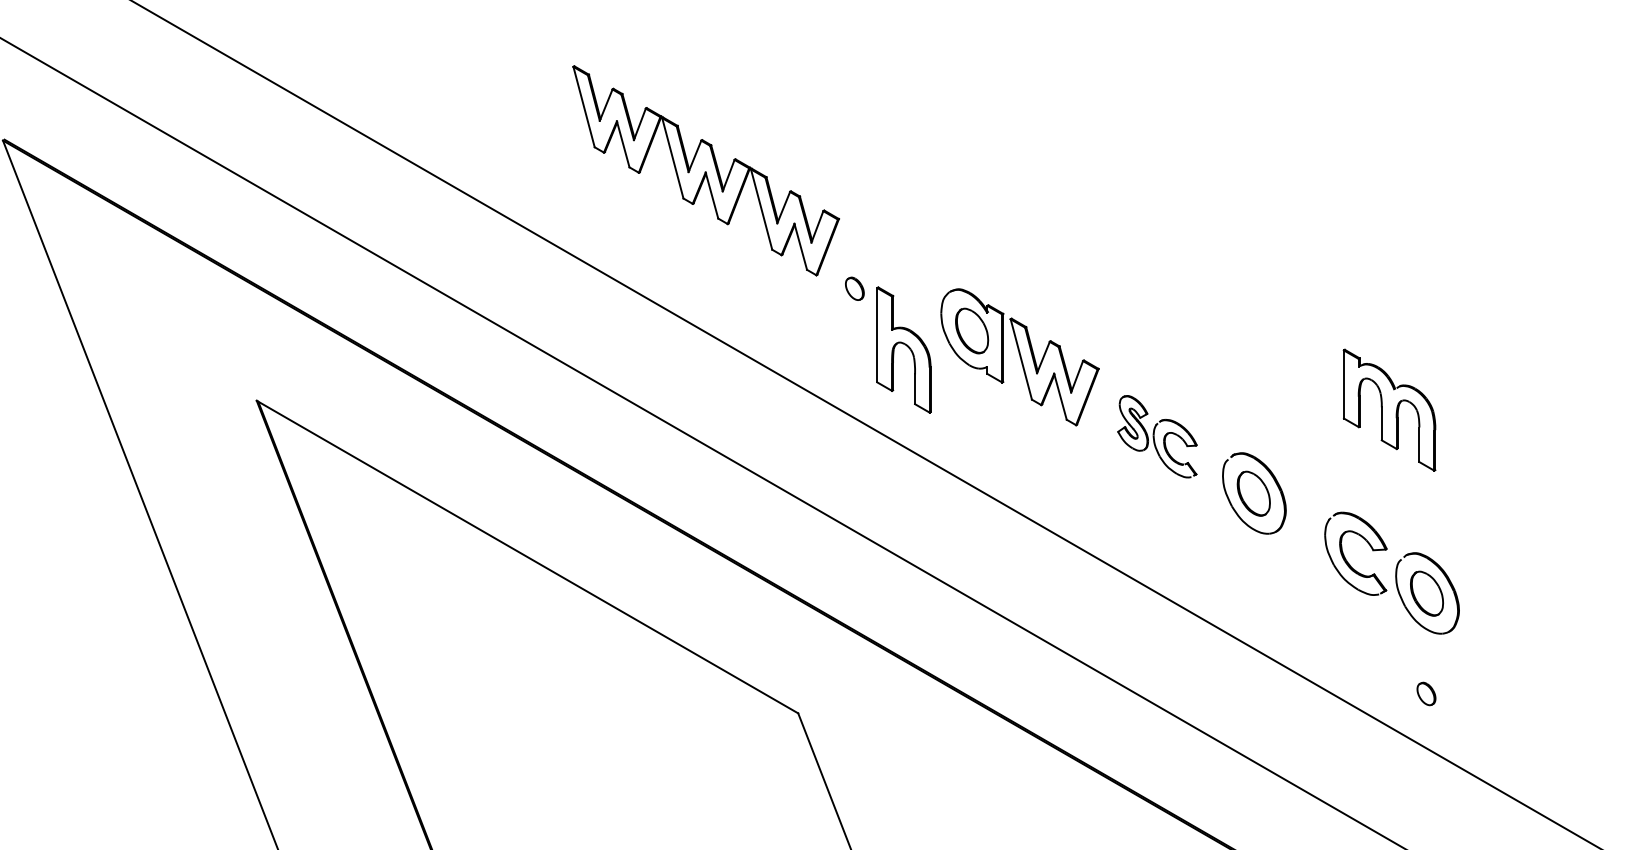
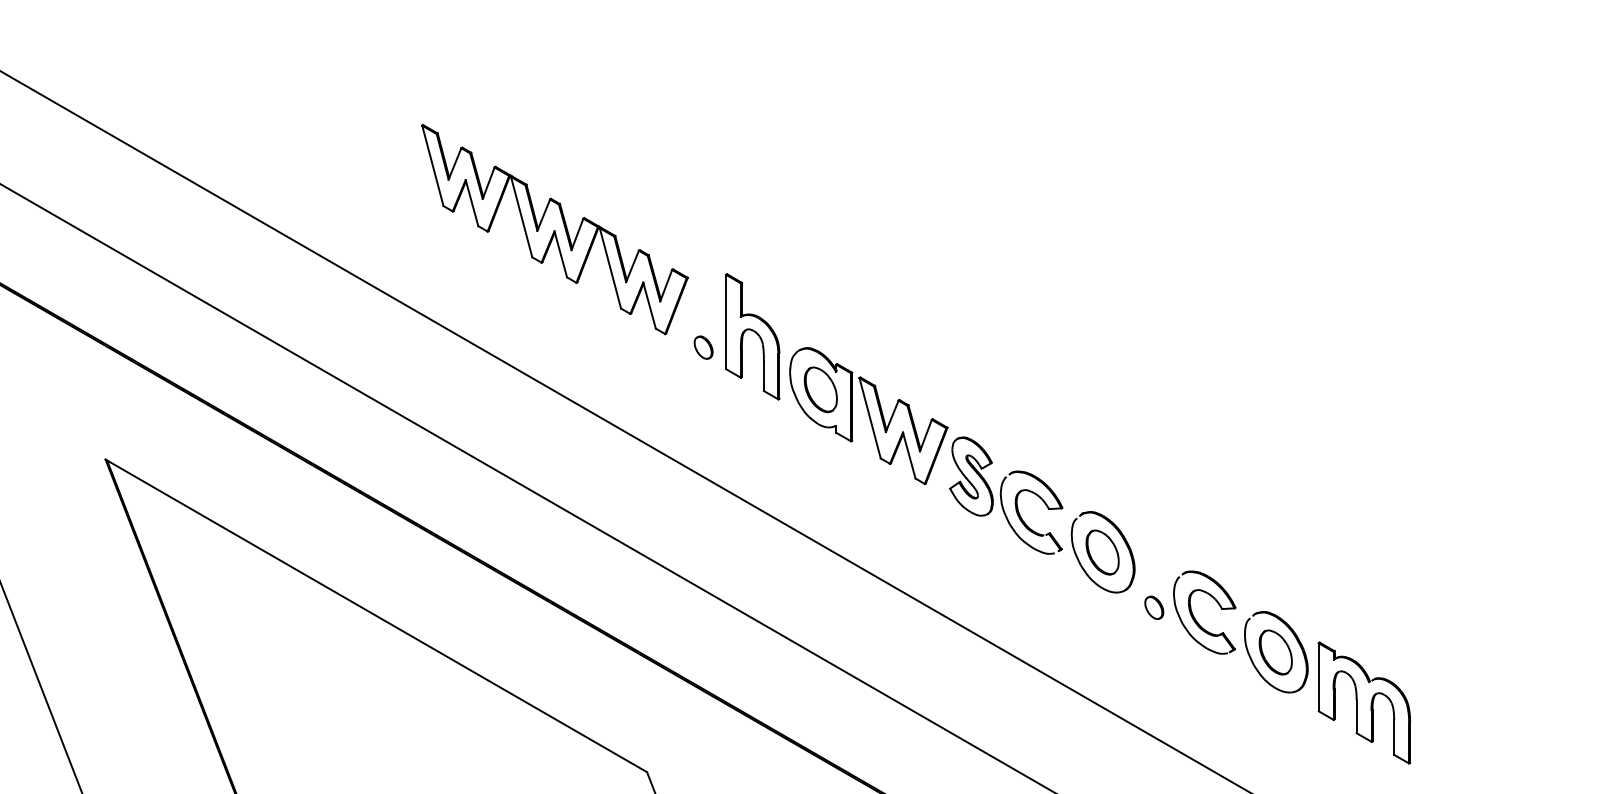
part: (903, 349) -> (752, 336), moved
part: (1389, 409) -> (1364, 702), moved
part: (1157, 436) -> (1006, 495), size x1.43
part: (1426, 693) -> (1154, 607), moved

